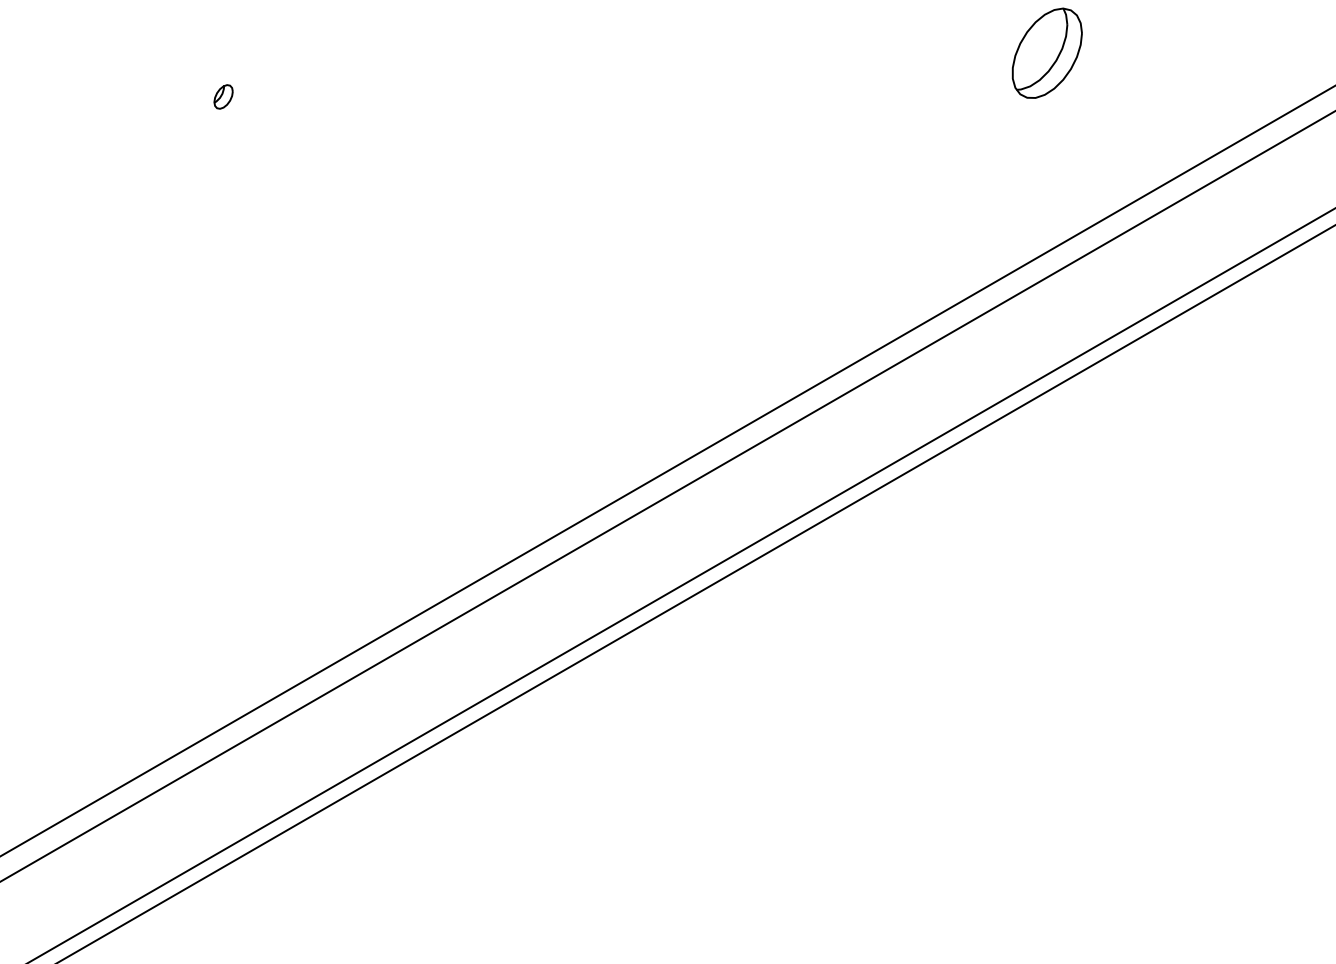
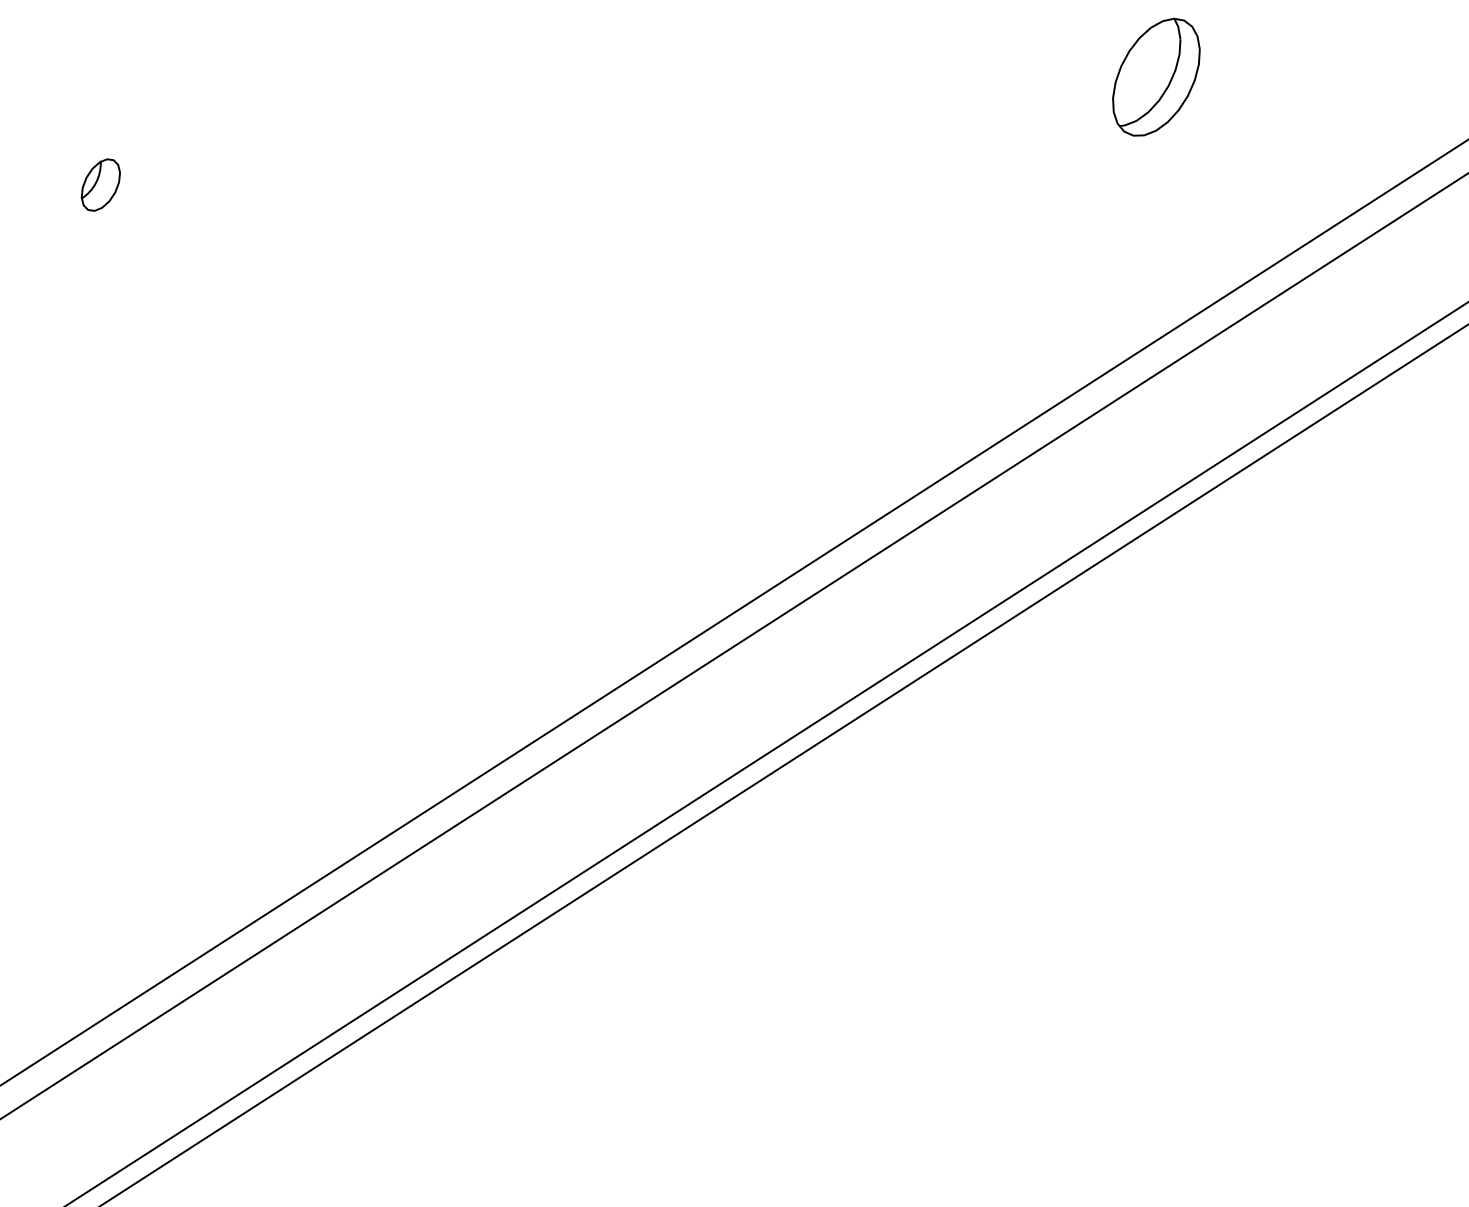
part: (223, 96) -> (100, 184), size x1.67

